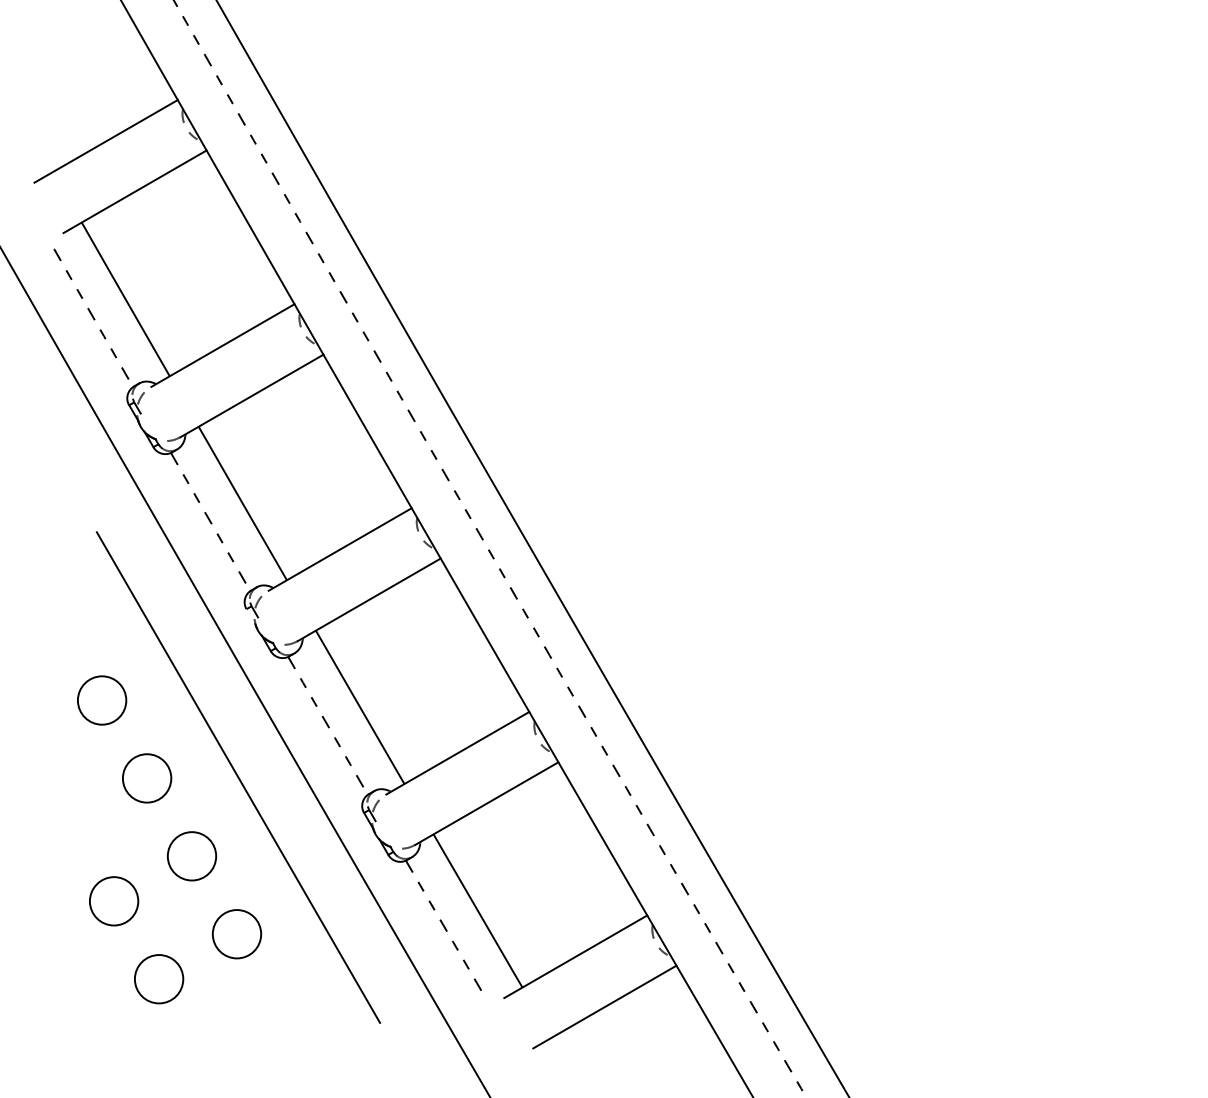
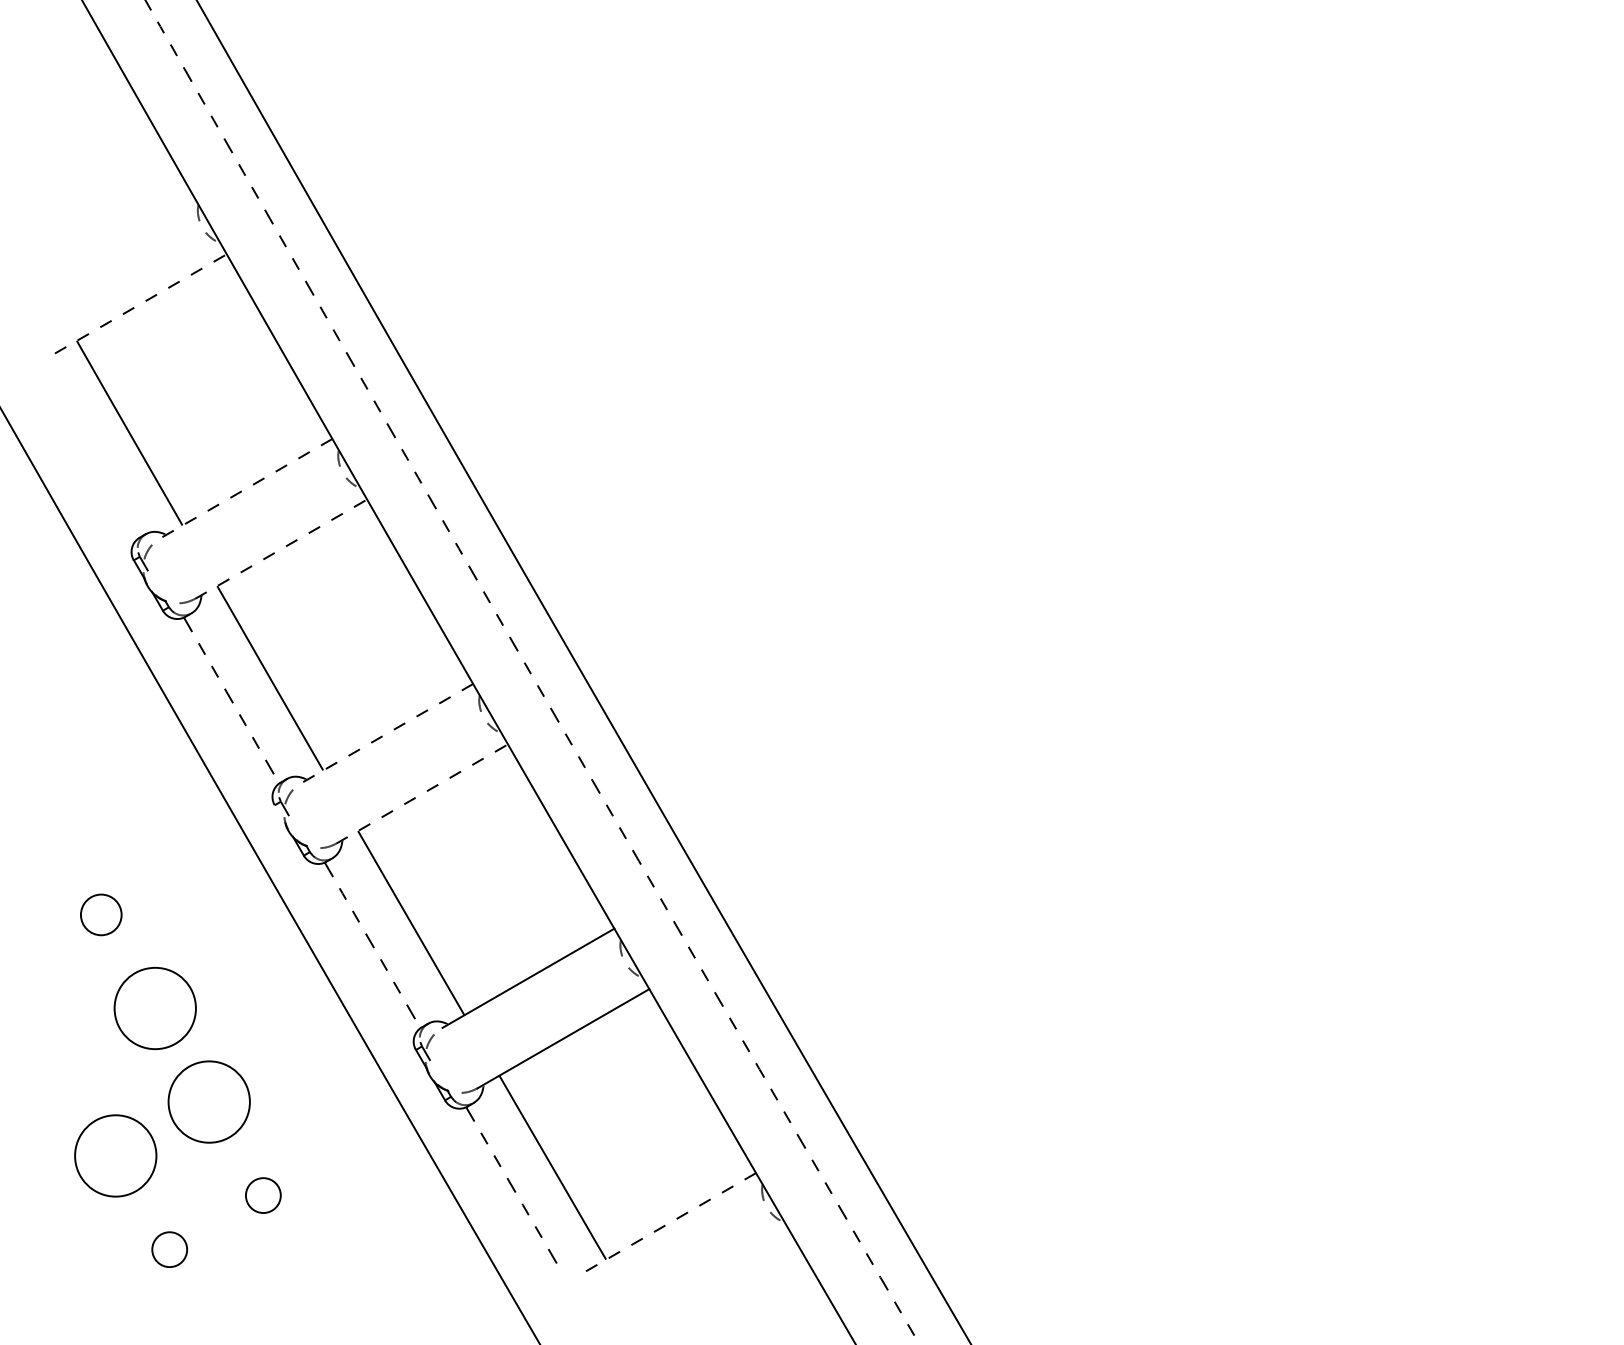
line: (106, 141) -> (106, 243), removed
line: (135, 191) -> (141, 303), solid -> dashed
line: (91, 313) -> (88, 450), removed
line: (223, 345) -> (246, 488), solid -> dashed
line: (252, 395) -> (281, 548), solid -> dashed
line: (339, 549) -> (386, 733), solid -> dashed
line: (369, 599) -> (422, 793), solid -> dashed
circle: (102, 700) -> (101, 914), size x0.7
line: (238, 777) -> (265, 1007), removed
circle: (147, 778) -> (155, 1008), size x1.4
circle: (192, 856) -> (209, 1102), size x1.4
circle: (113, 901) -> (115, 1156), size x1.4
circle: (237, 934) -> (263, 1195), size x0.6
line: (575, 956) -> (669, 1222), solid -> dashed
circle: (158, 979) -> (169, 1249), size x0.6
line: (605, 1006) -> (705, 1282), removed

